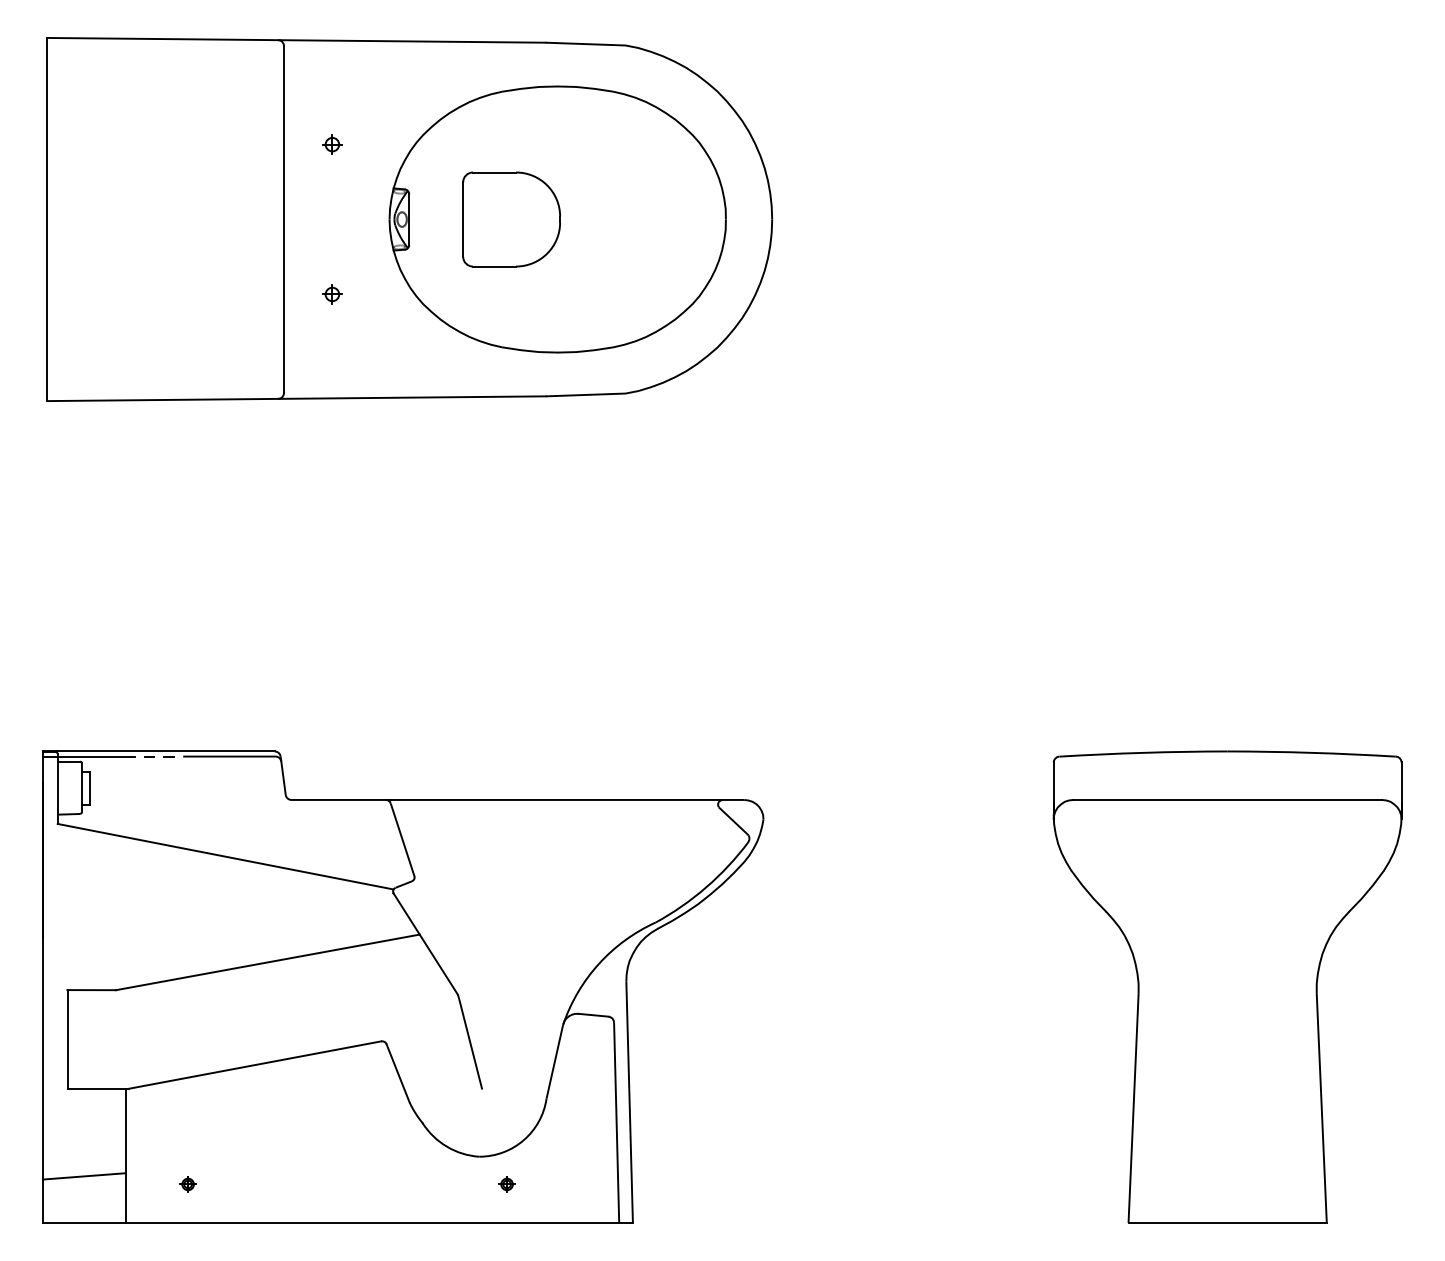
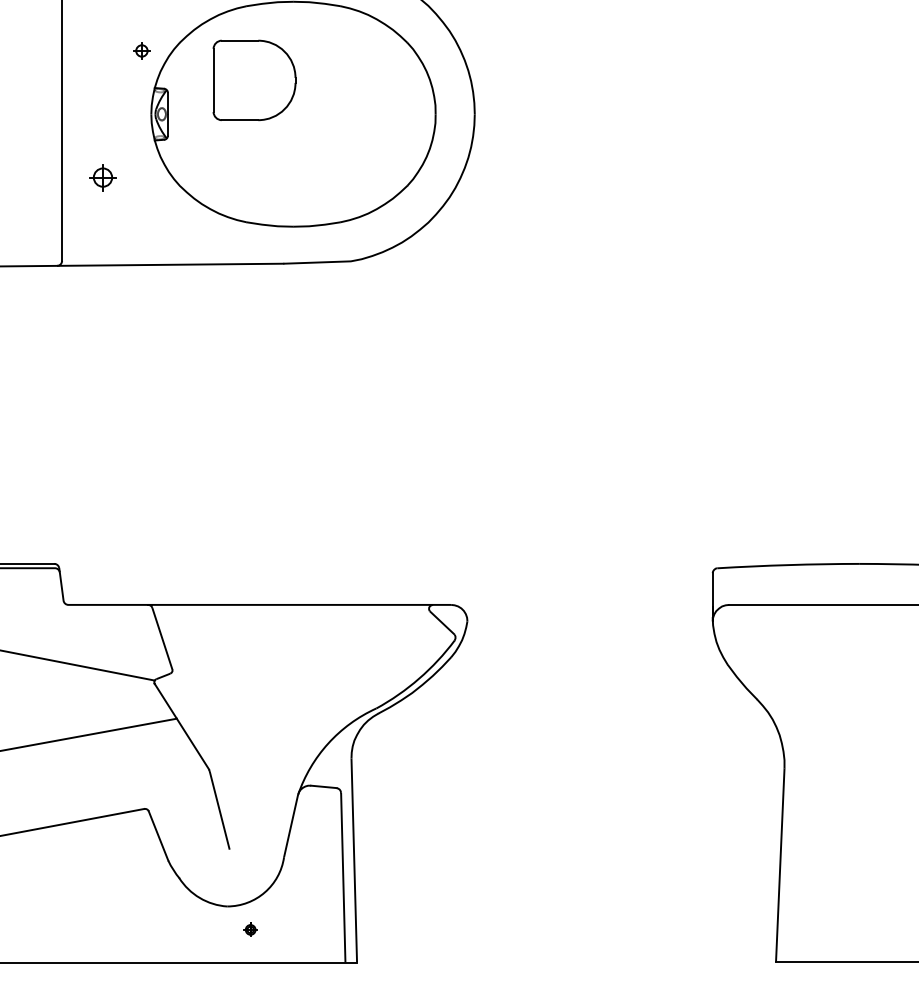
part: (332, 144) -> (141, 50), moved
part: (511, 219) -> (254, 80), moved
part: (332, 294) -> (103, 177), size x1.6

